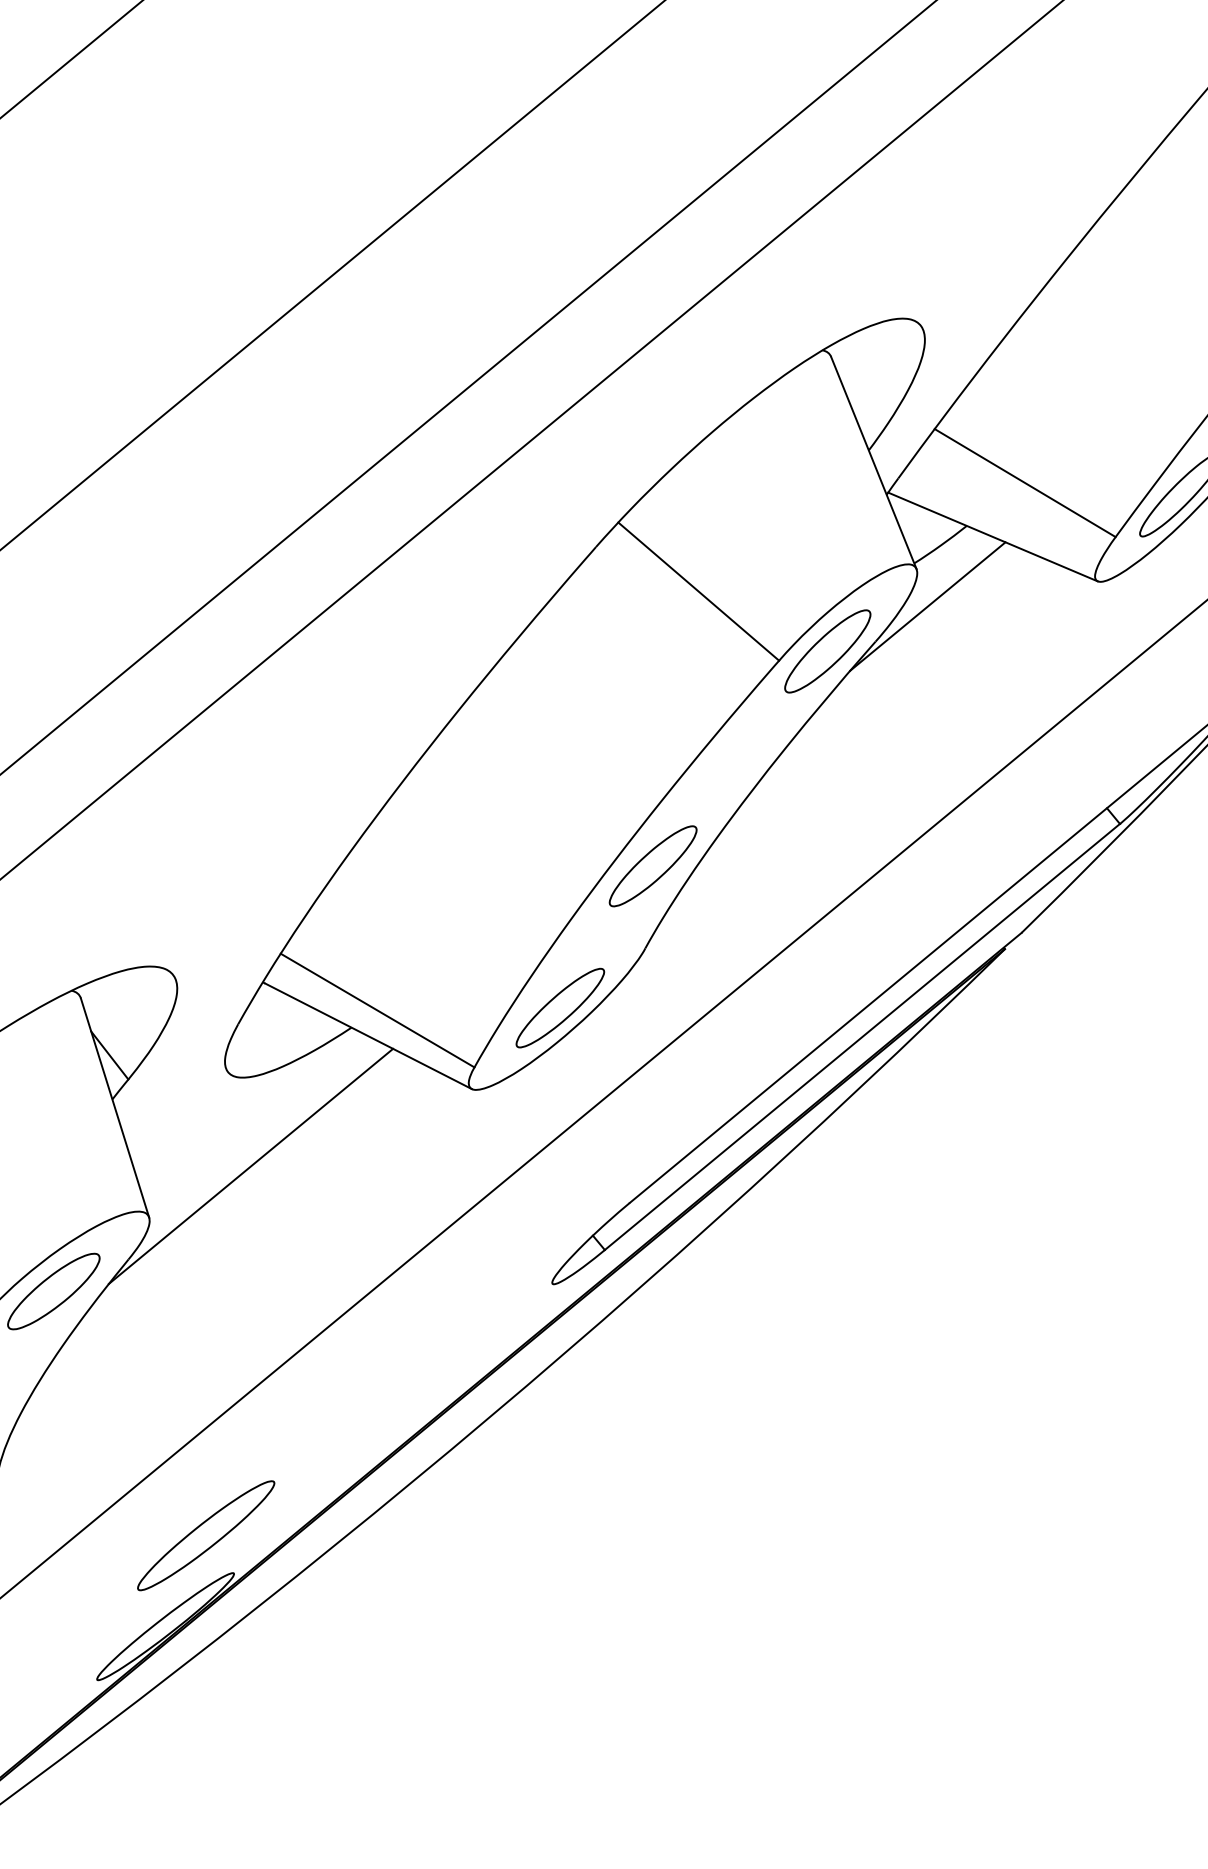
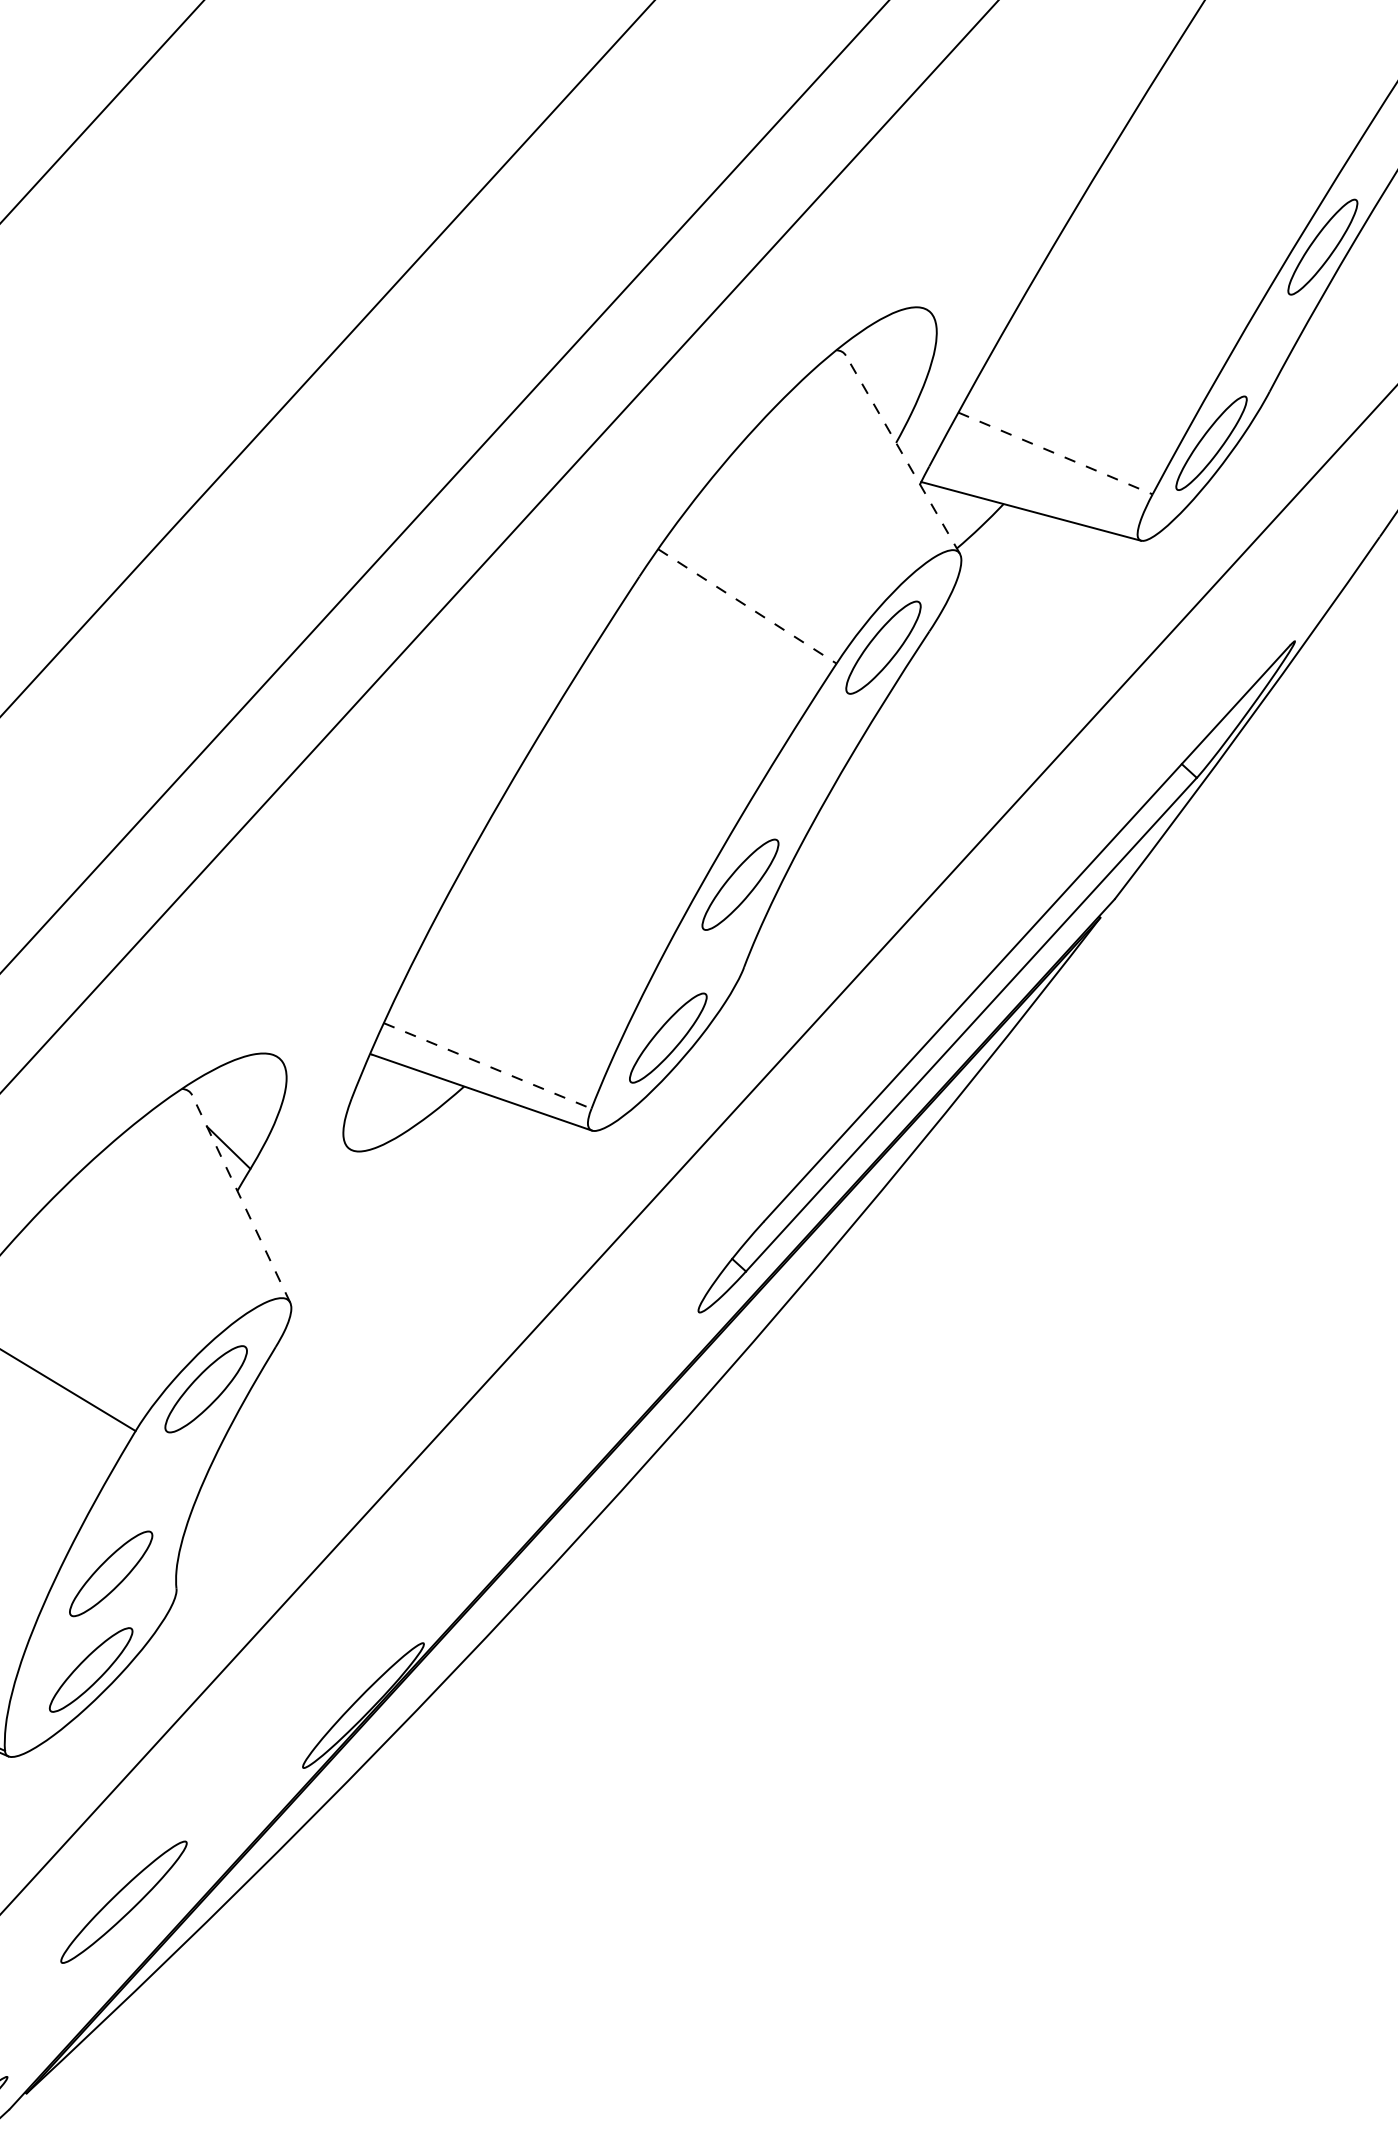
line: (873, 462) -> (902, 454), solid -> dashed
line: (1025, 483) -> (1055, 453), solid -> dashed
line: (698, 591) -> (747, 606), solid -> dashed
line: (928, 605) -> (976, 588), removed
line: (378, 1011) -> (488, 1066), solid -> dashed
line: (115, 1108) -> (241, 1199), solid -> dashed
line: (250, 1165) -> (383, 1237), removed
part: (205, 1535) -> (390, 1609), removed

